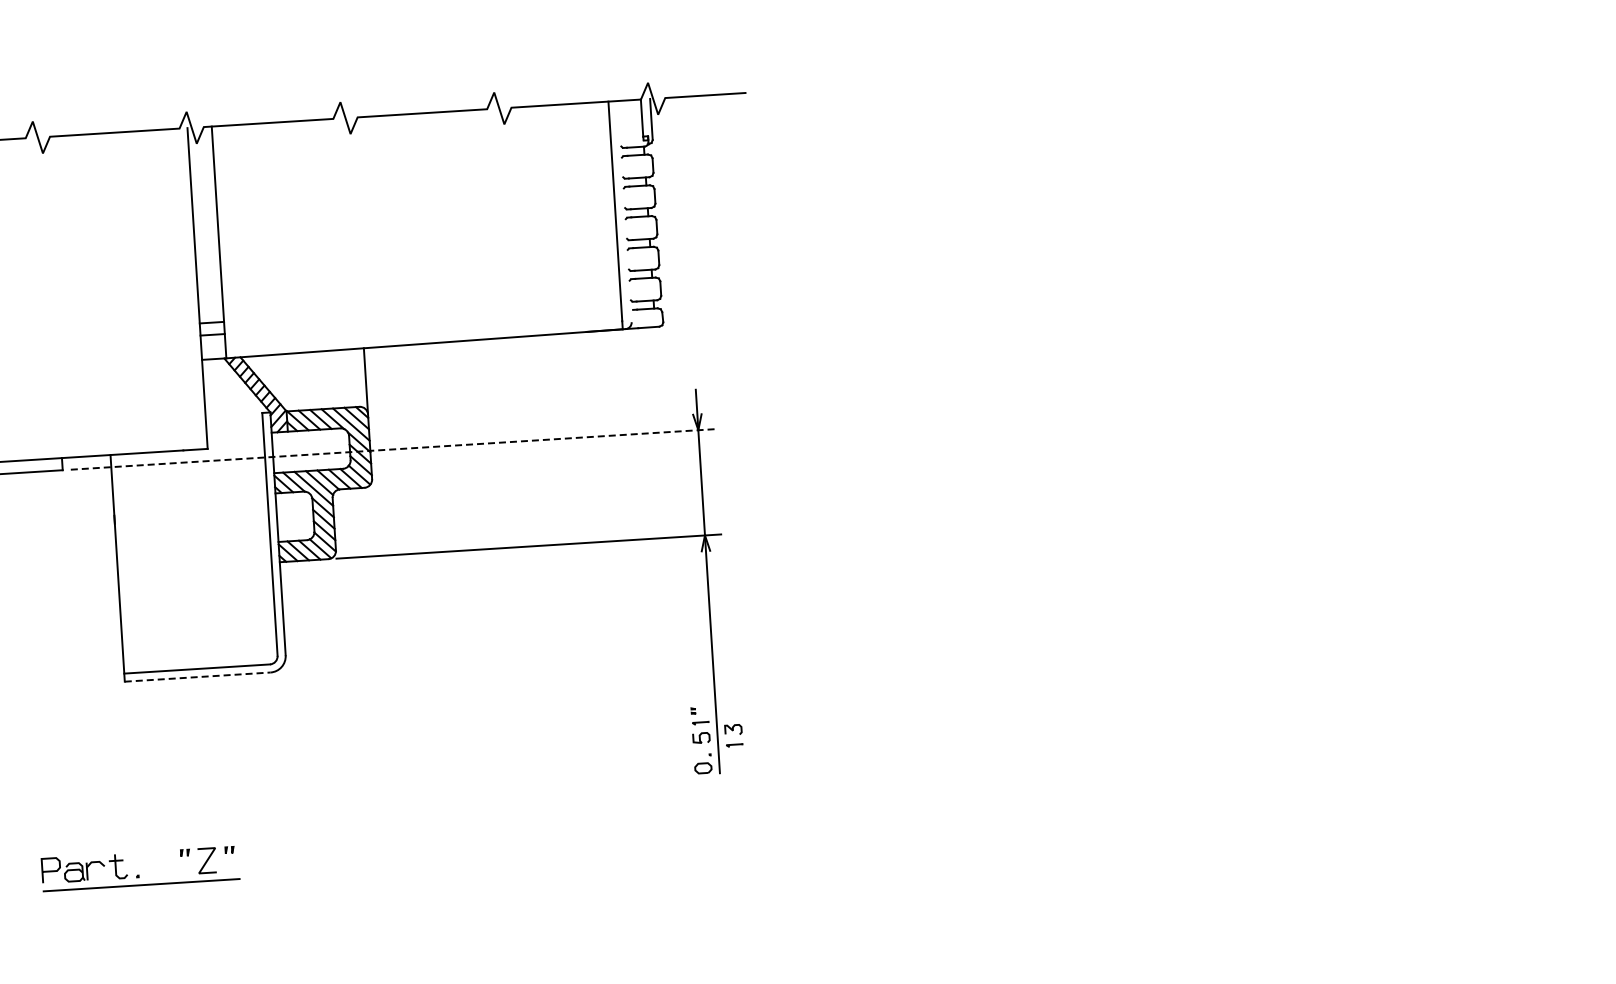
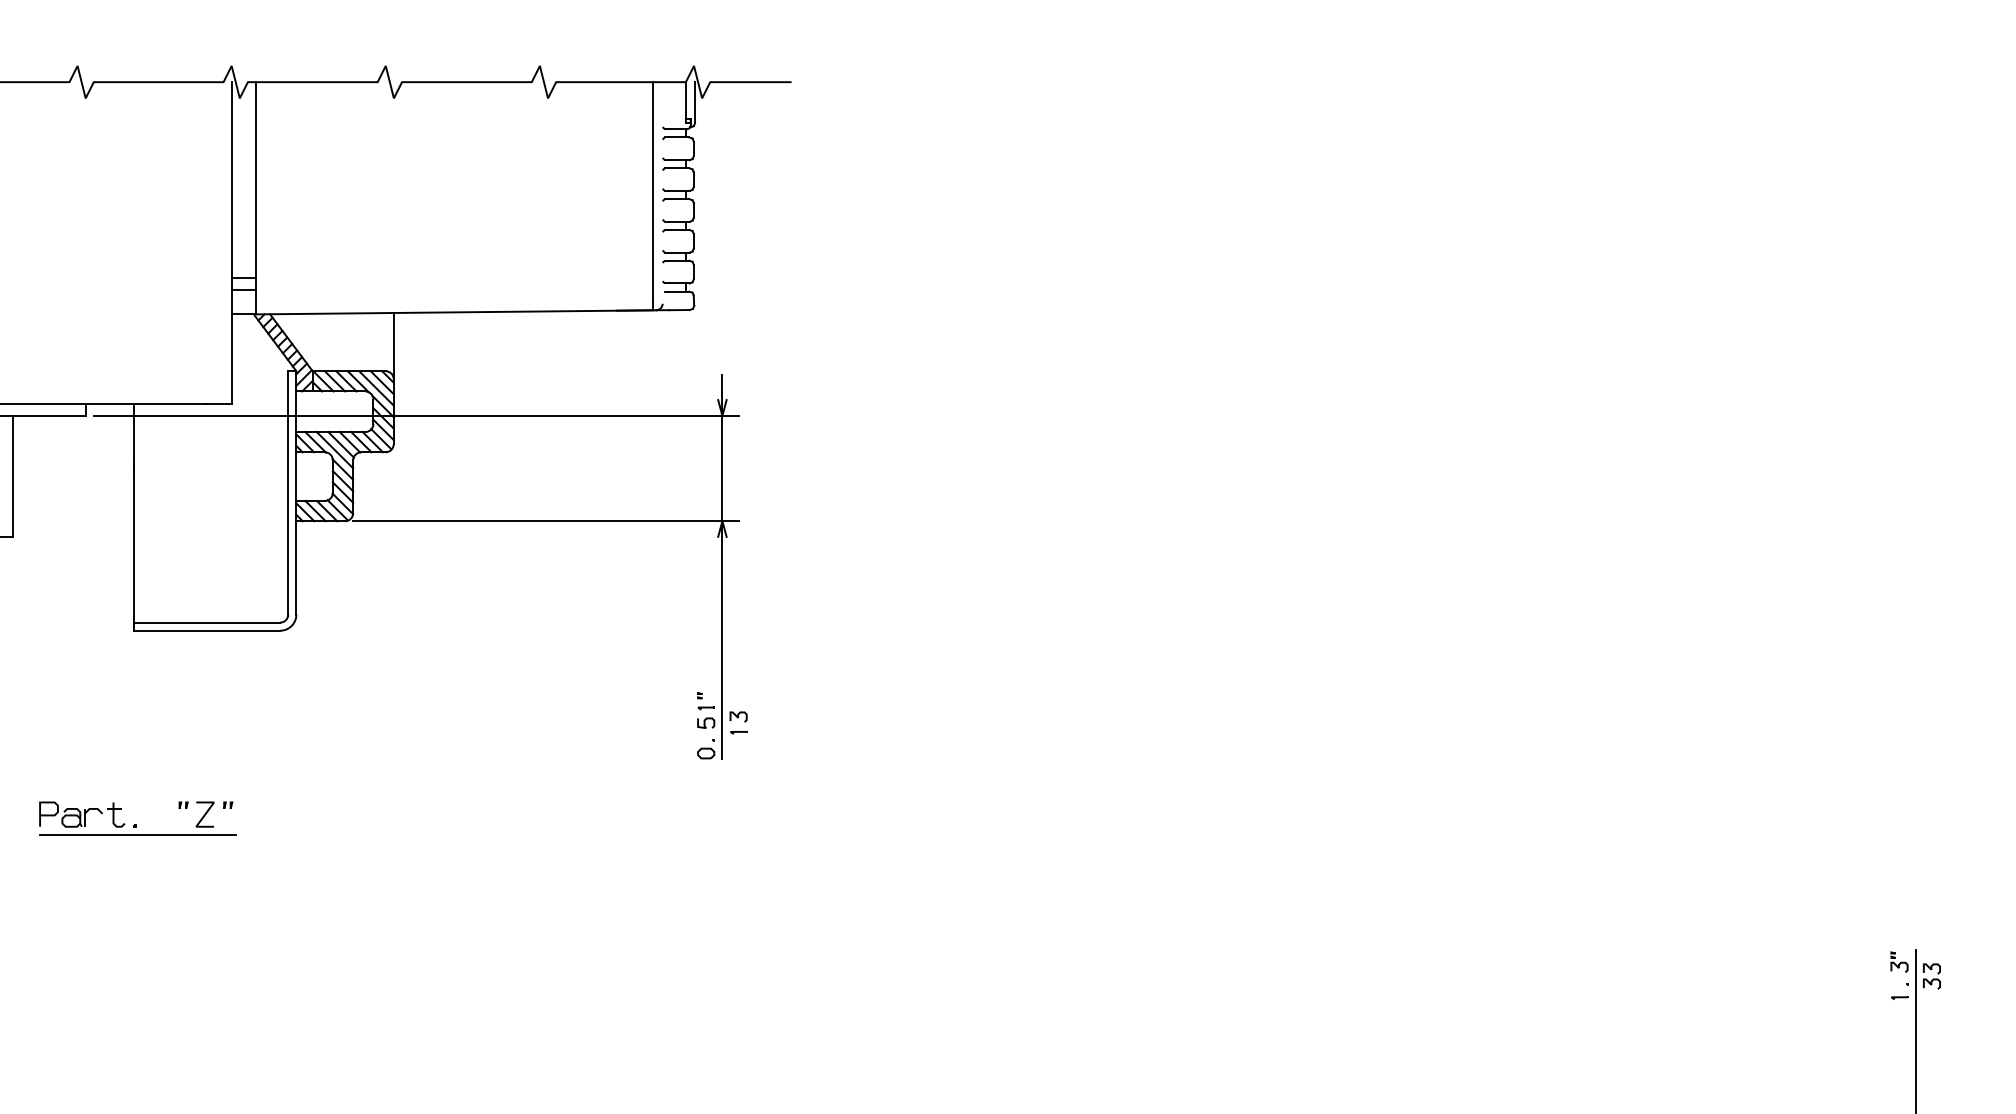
line: (393, 449) -> (416, 415), dashed -> solid
line: (197, 676) -> (207, 630), dashed -> solid

